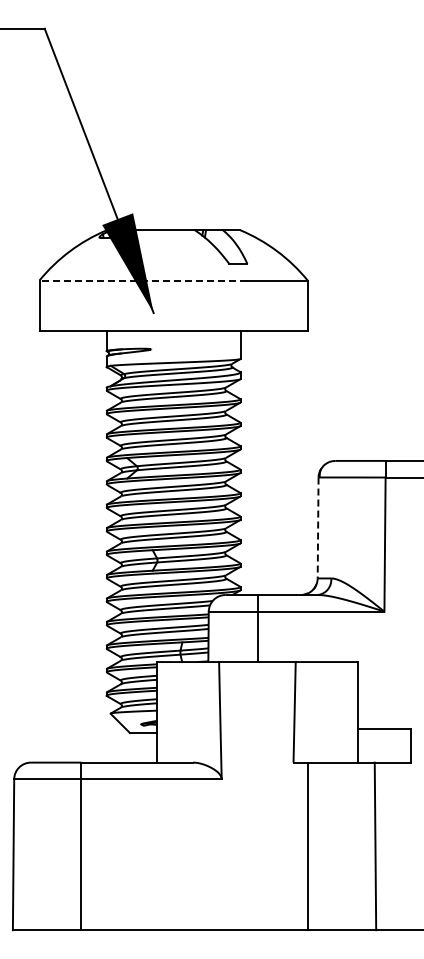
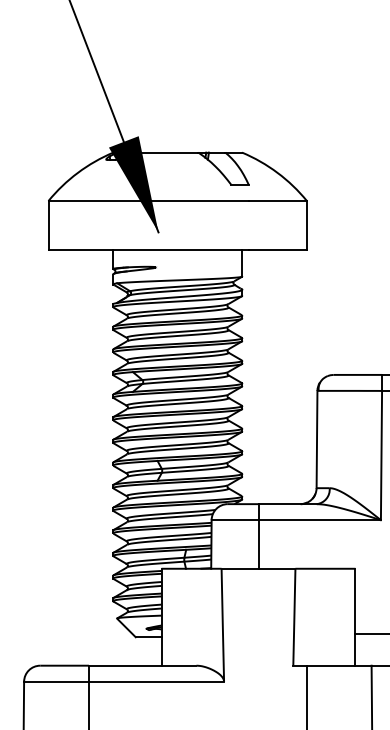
line: (143, 280) -> (148, 201), dashed -> solid
line: (318, 528) -> (317, 440), dashed -> solid

